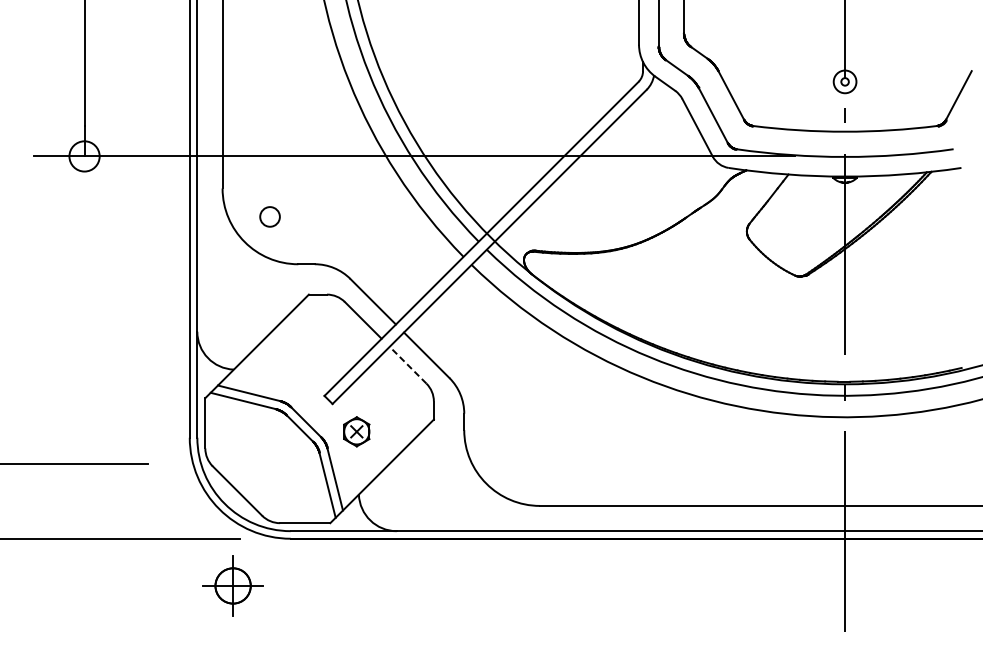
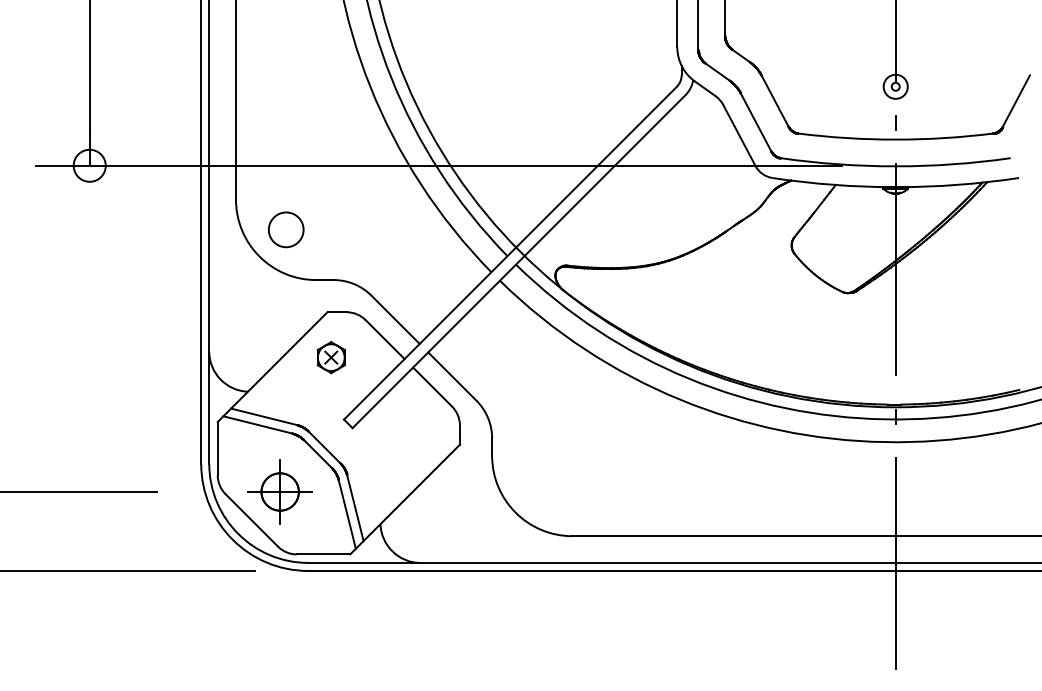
circle: (270, 216) -> (286, 229), size x1.67
line: (407, 365) -> (432, 387), dashed -> solid
part: (356, 431) -> (330, 357), moved
part: (232, 585) -> (279, 491), moved

